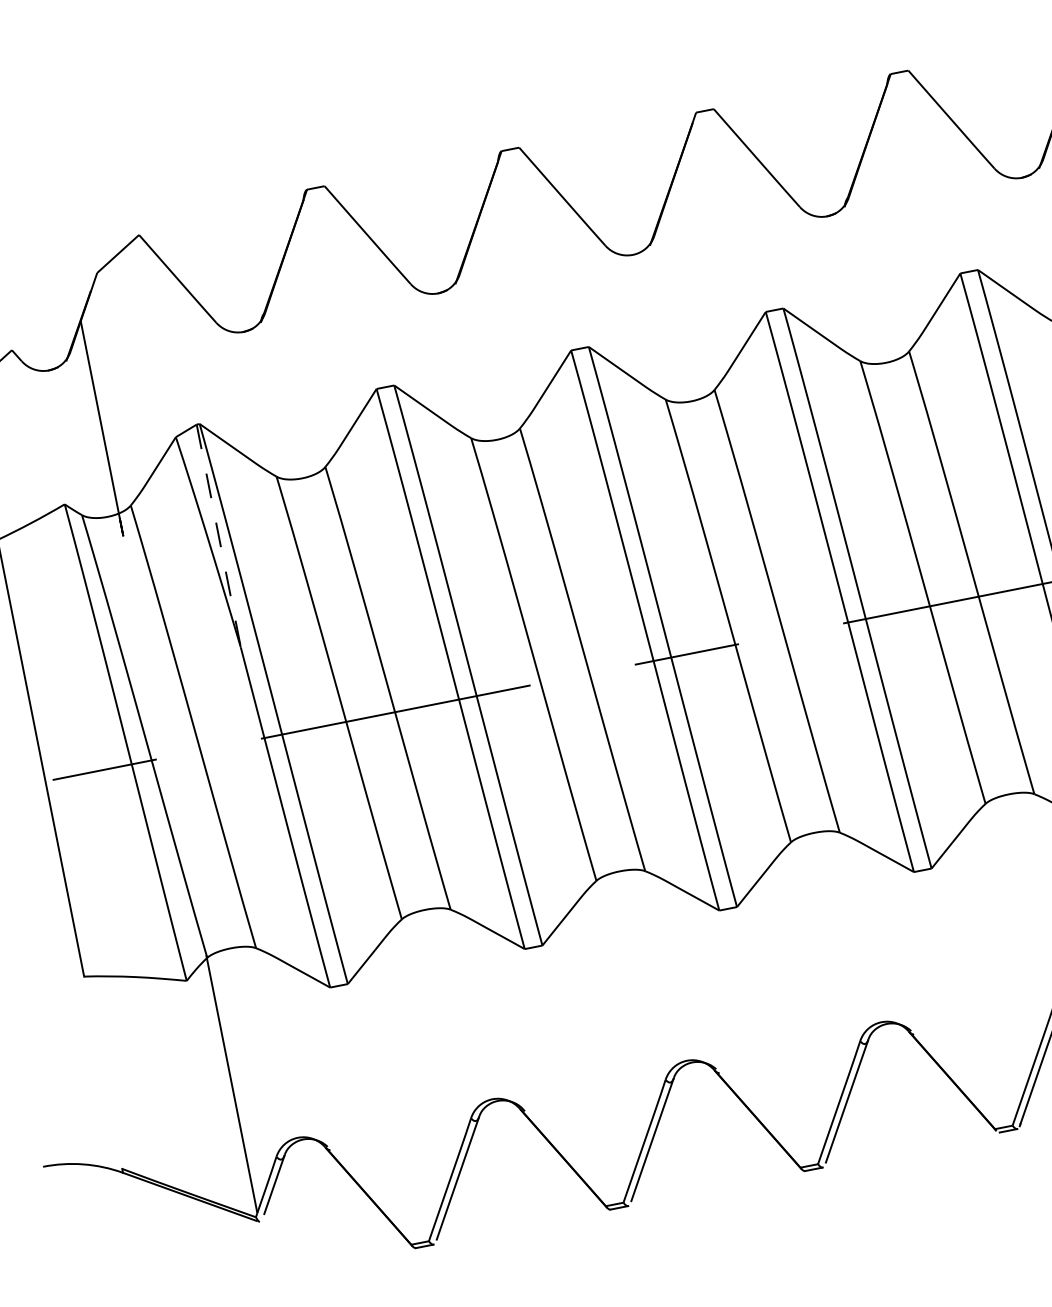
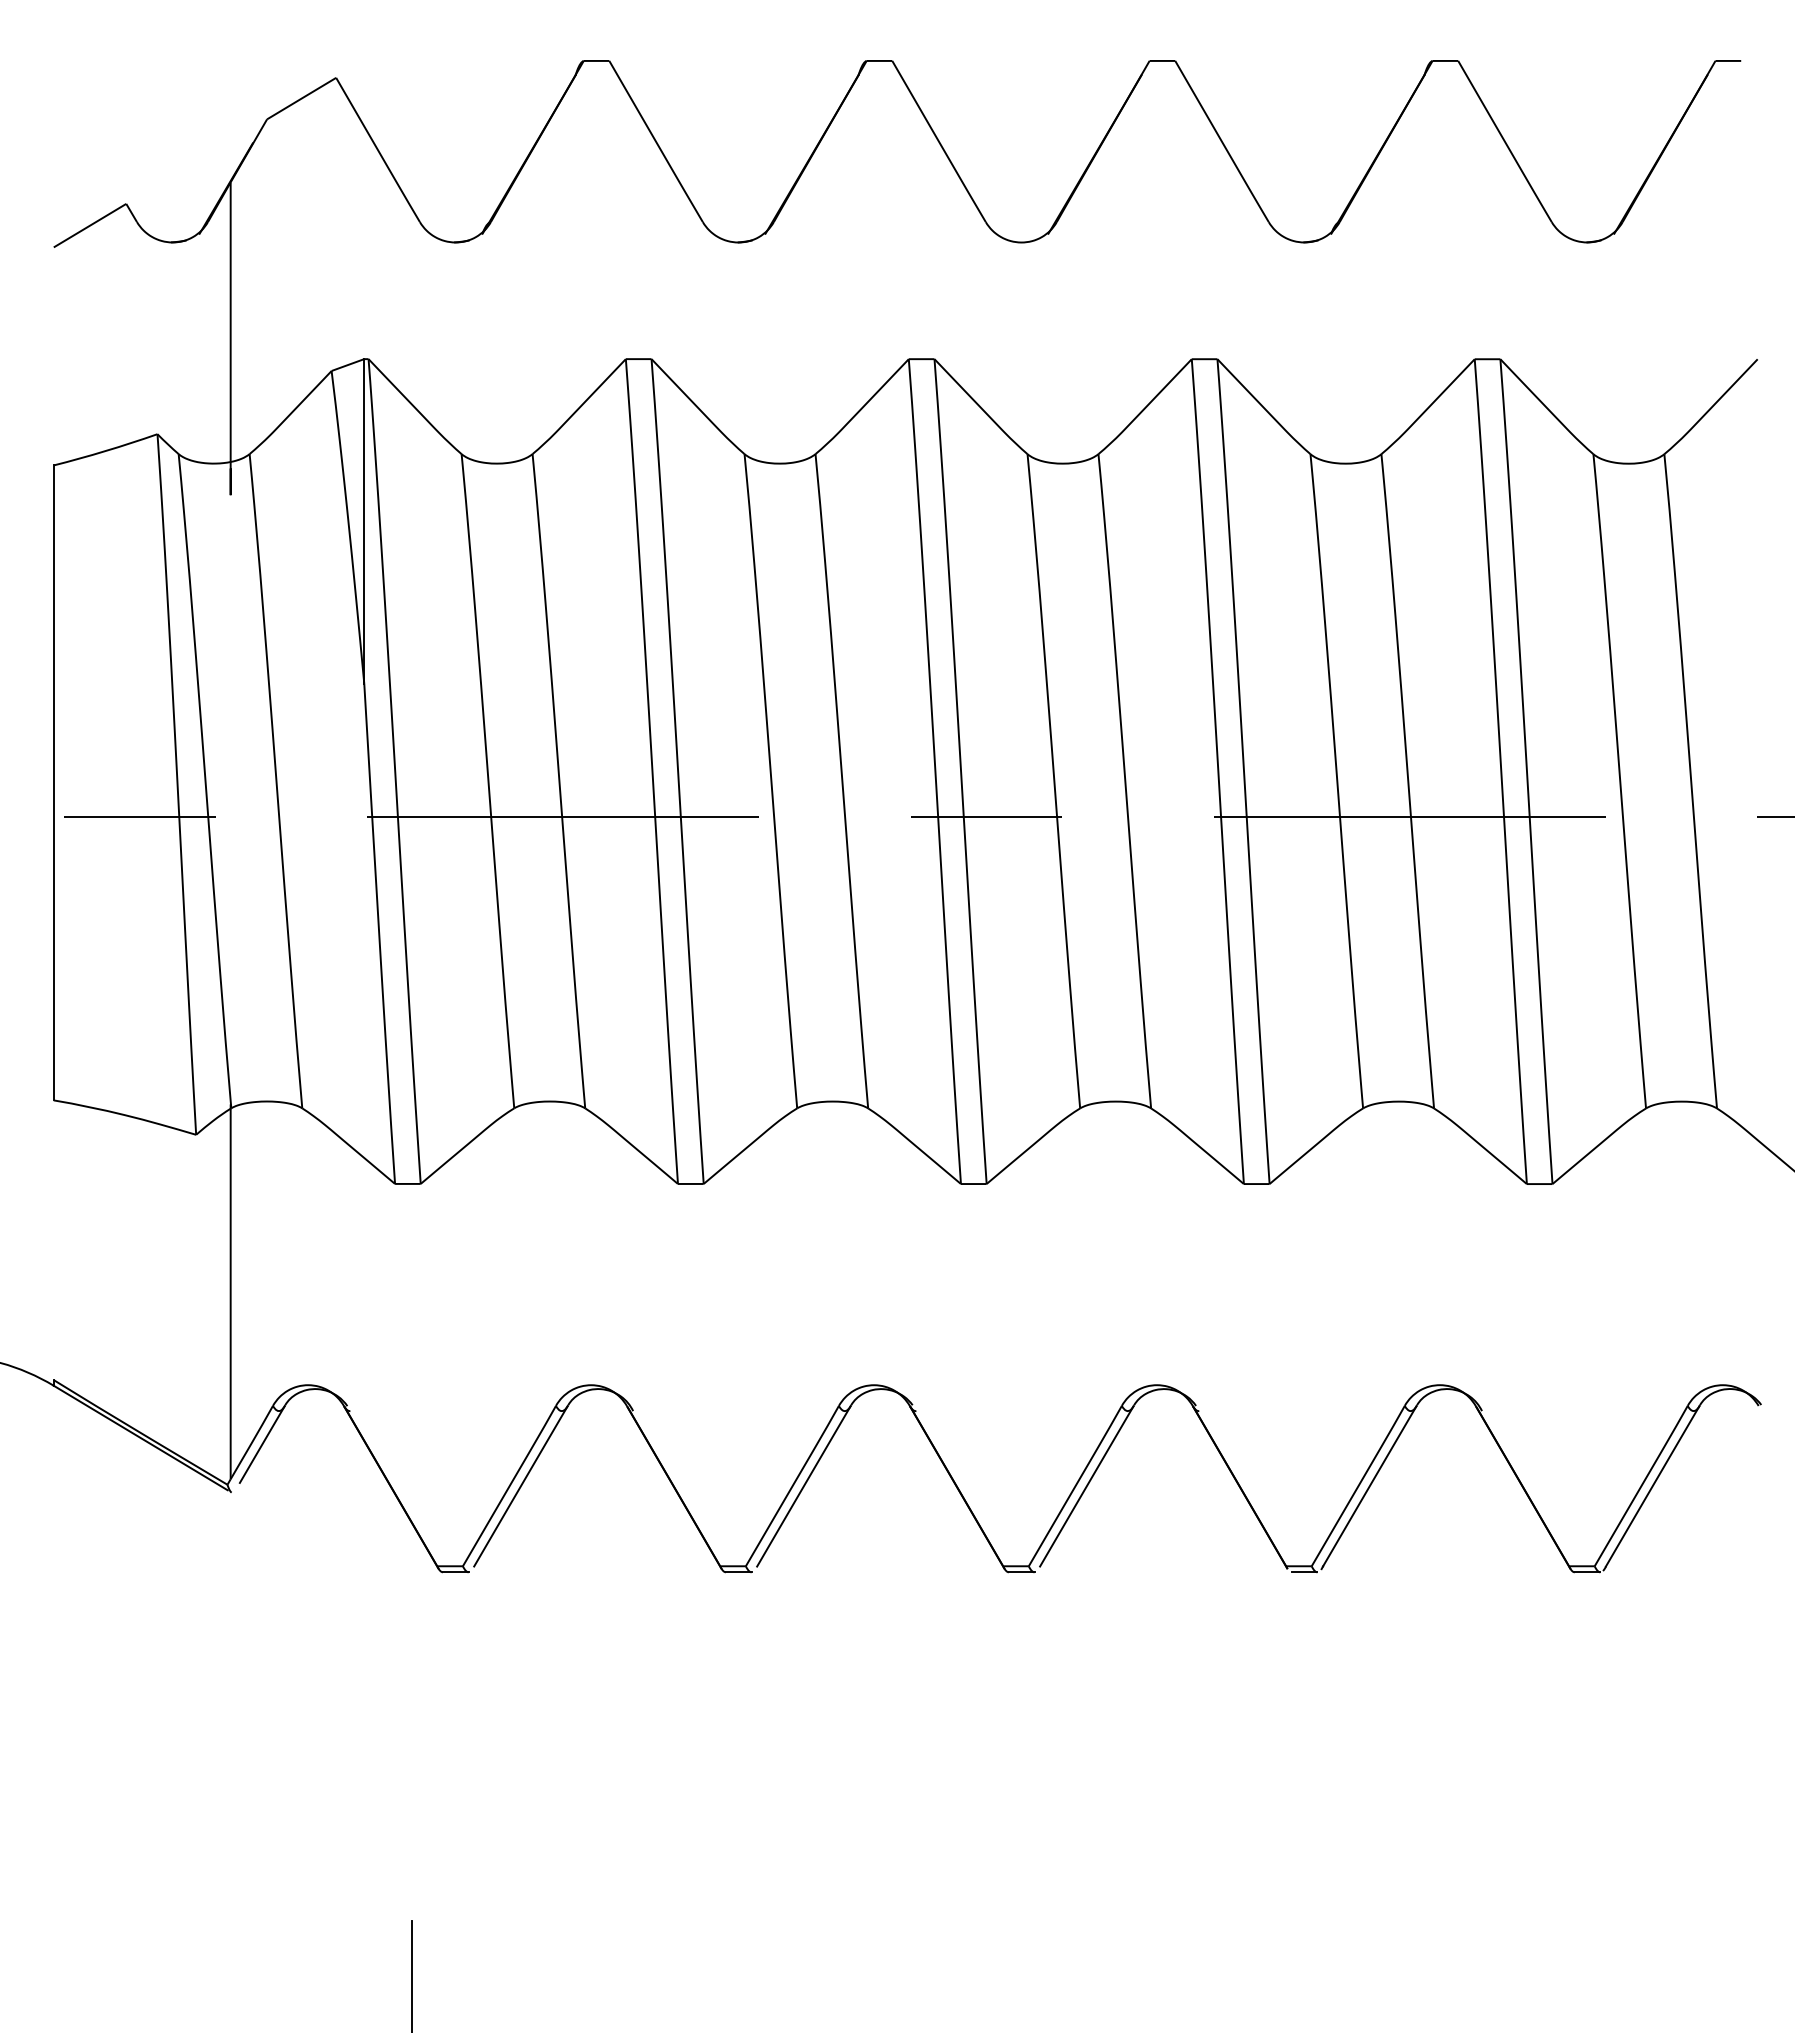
line: (218, 536) -> (364, 521), dashed -> solid

